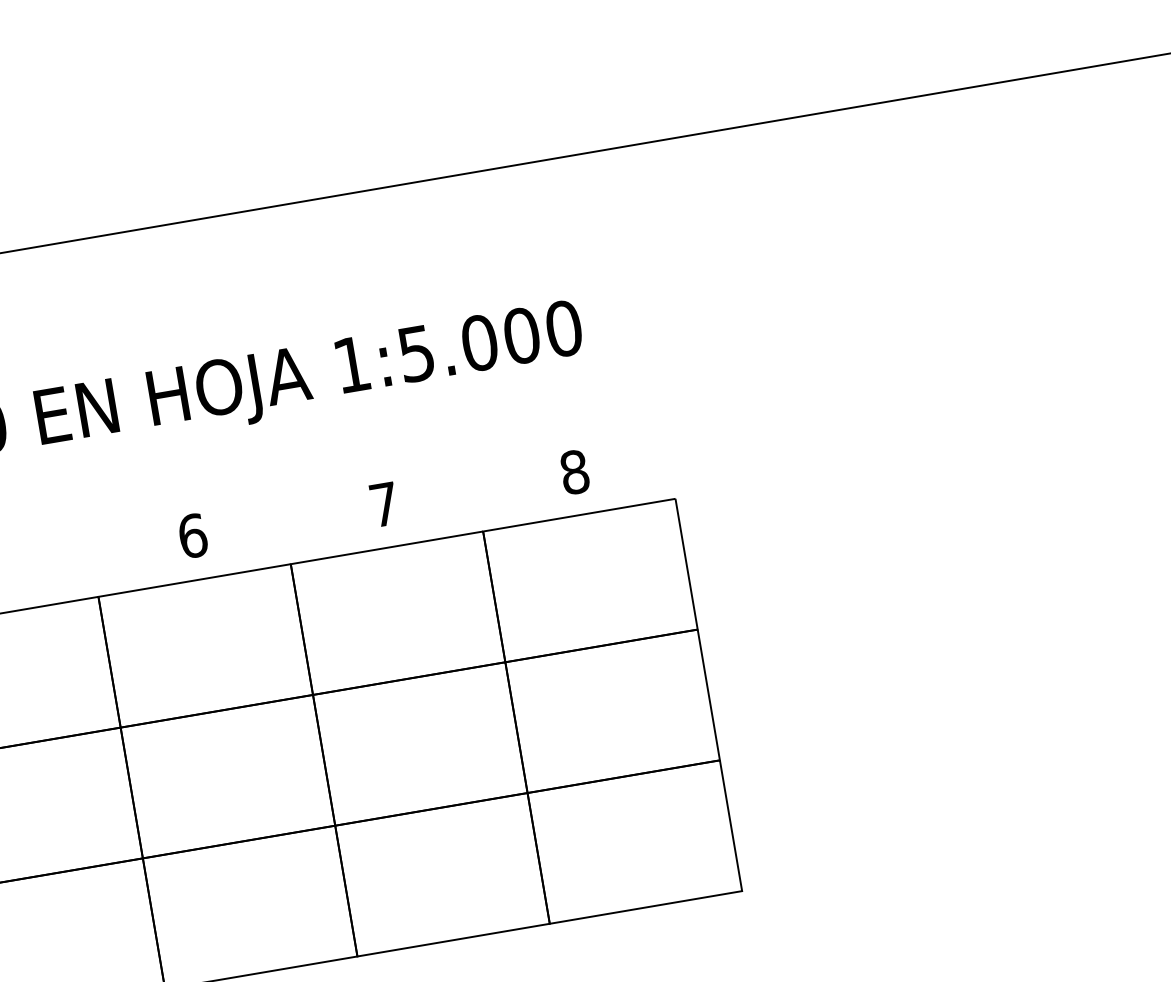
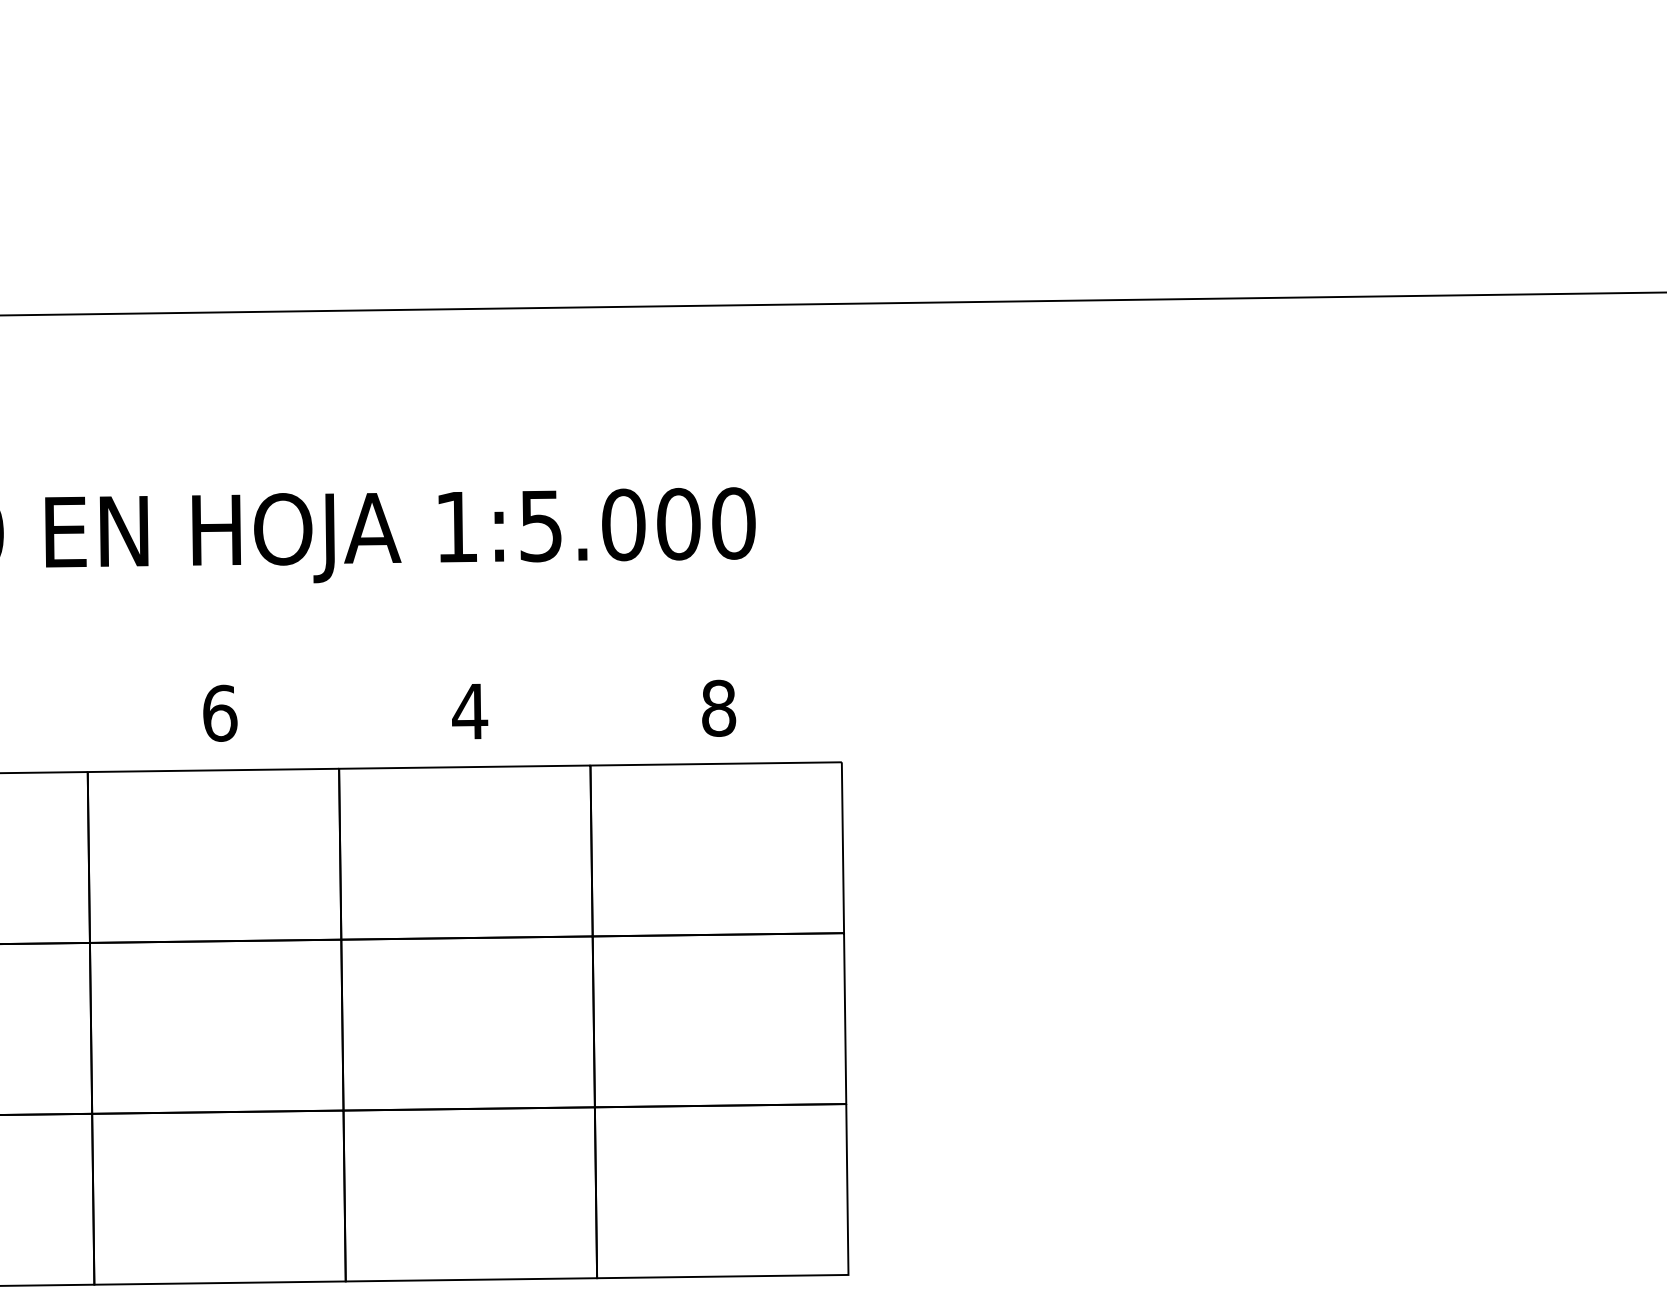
text: (384, 504) -> (470, 711), 7 -> 4

